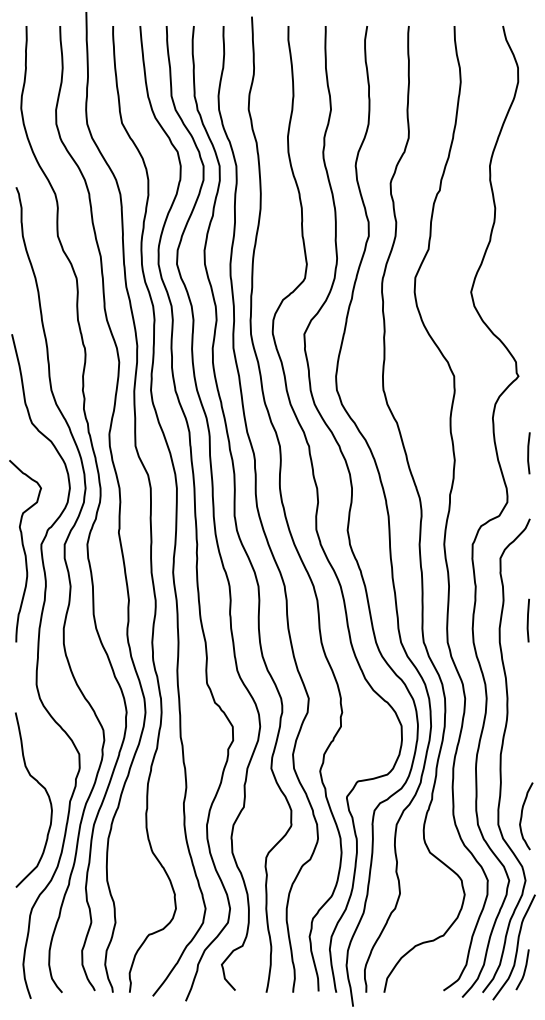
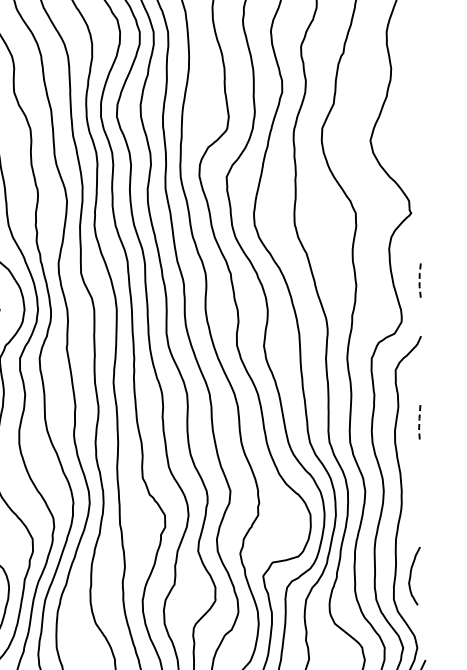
line: (528, 453) -> (419, 279), solid -> dashed
line: (527, 620) -> (419, 423), solid -> dashed
curve: (522, 816) -> (411, 576), moved

